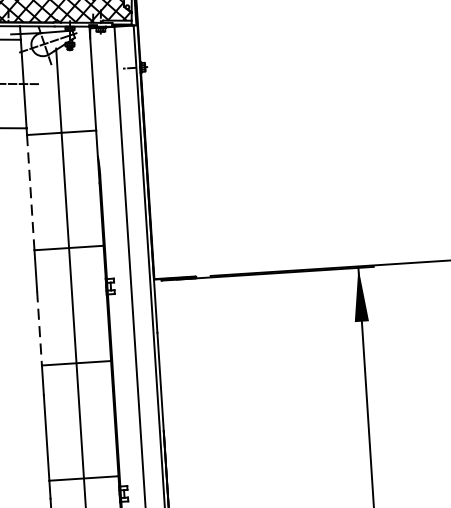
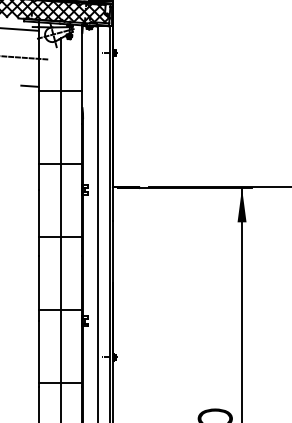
line: (30, 194) -> (38, 128), dashed -> solid
line: (39, 328) -> (38, 213), dashed -> solid

